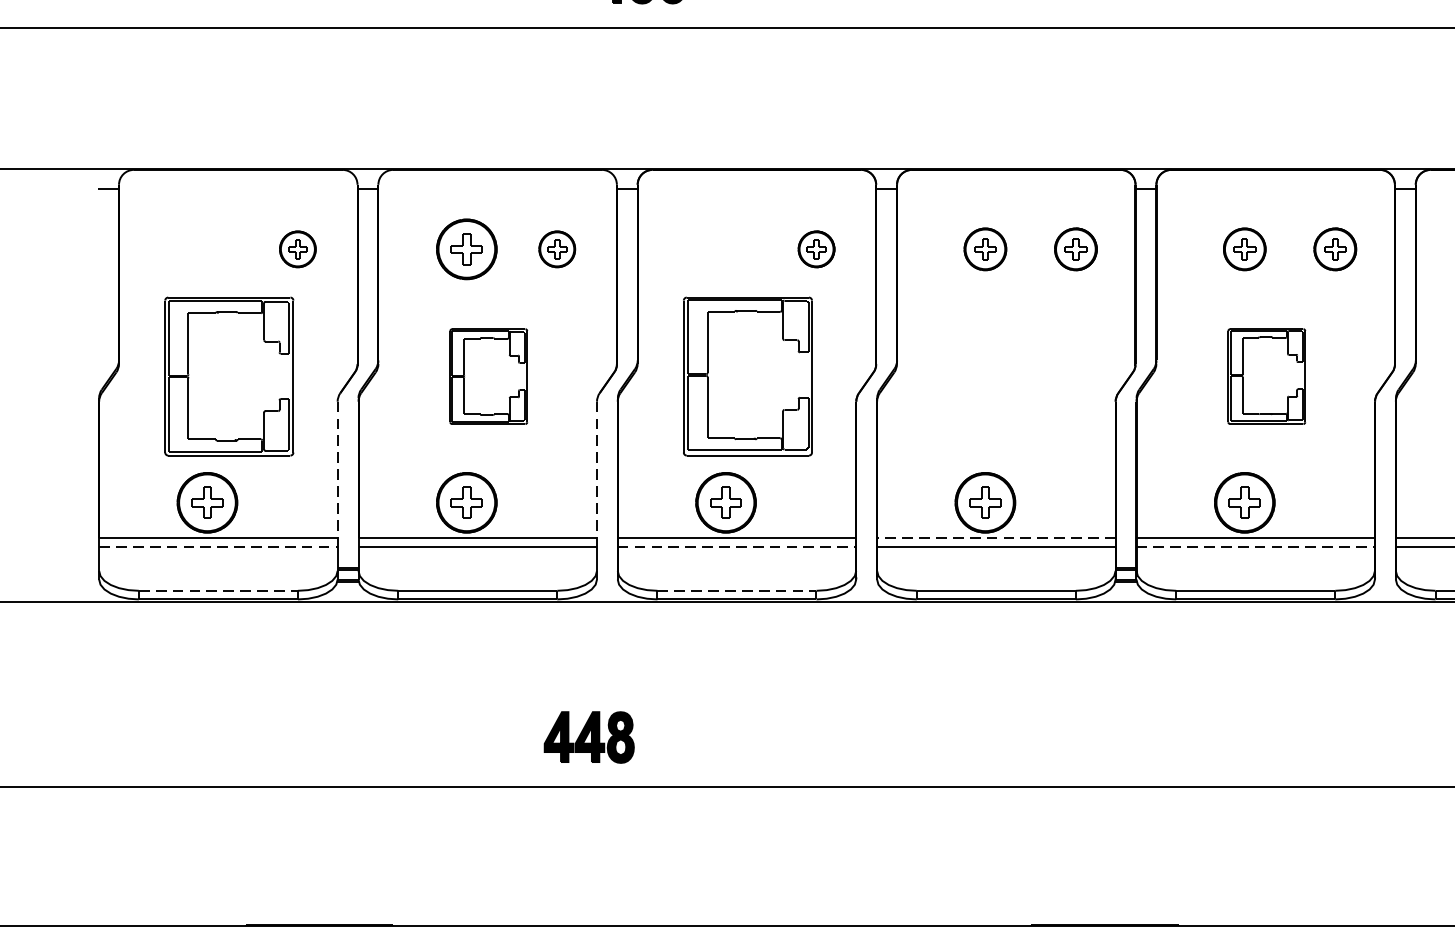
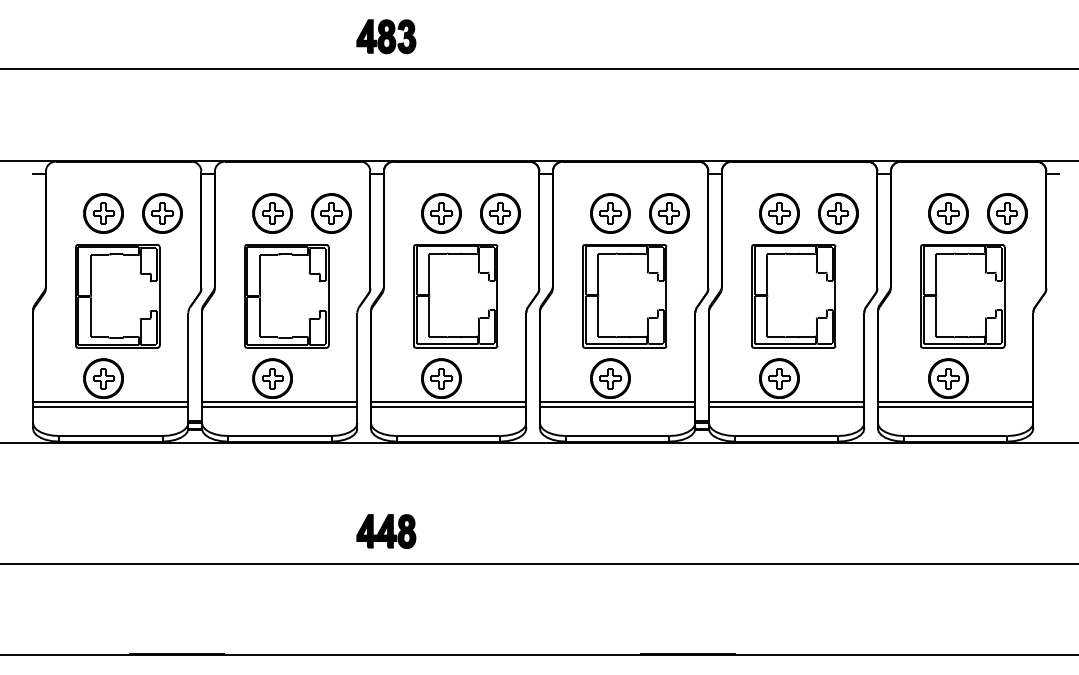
part: (207, 249) -> (103, 213), added
part: (297, 249) -> (162, 213), size x1.67
part: (557, 249) -> (331, 213), size x1.67
part: (726, 249) -> (441, 213), added
part: (816, 249) -> (500, 213), size x1.67
part: (985, 249) -> (610, 213), size x1.43
part: (1075, 249) -> (669, 213), size x1.43
part: (1244, 249) -> (779, 213), size x1.43
part: (1335, 249) -> (838, 213), size x1.43
part: (488, 376) -> (286, 296), size x1.67
part: (1006, 376) -> (624, 296), added
part: (1266, 376) -> (793, 296), size x1.67
line: (337, 470) -> (188, 357), dashed -> solid
line: (597, 470) -> (357, 357), dashed -> solid
line: (996, 537) -> (617, 401), dashed -> solid
line: (218, 547) -> (110, 407), dashed -> solid
line: (736, 547) -> (448, 407), dashed -> solid
line: (1255, 547) -> (786, 407), dashed -> solid
line: (218, 591) -> (110, 436), dashed -> solid
line: (736, 591) -> (448, 436), dashed -> solid
part: (589, 737) -> (386, 531), moved

